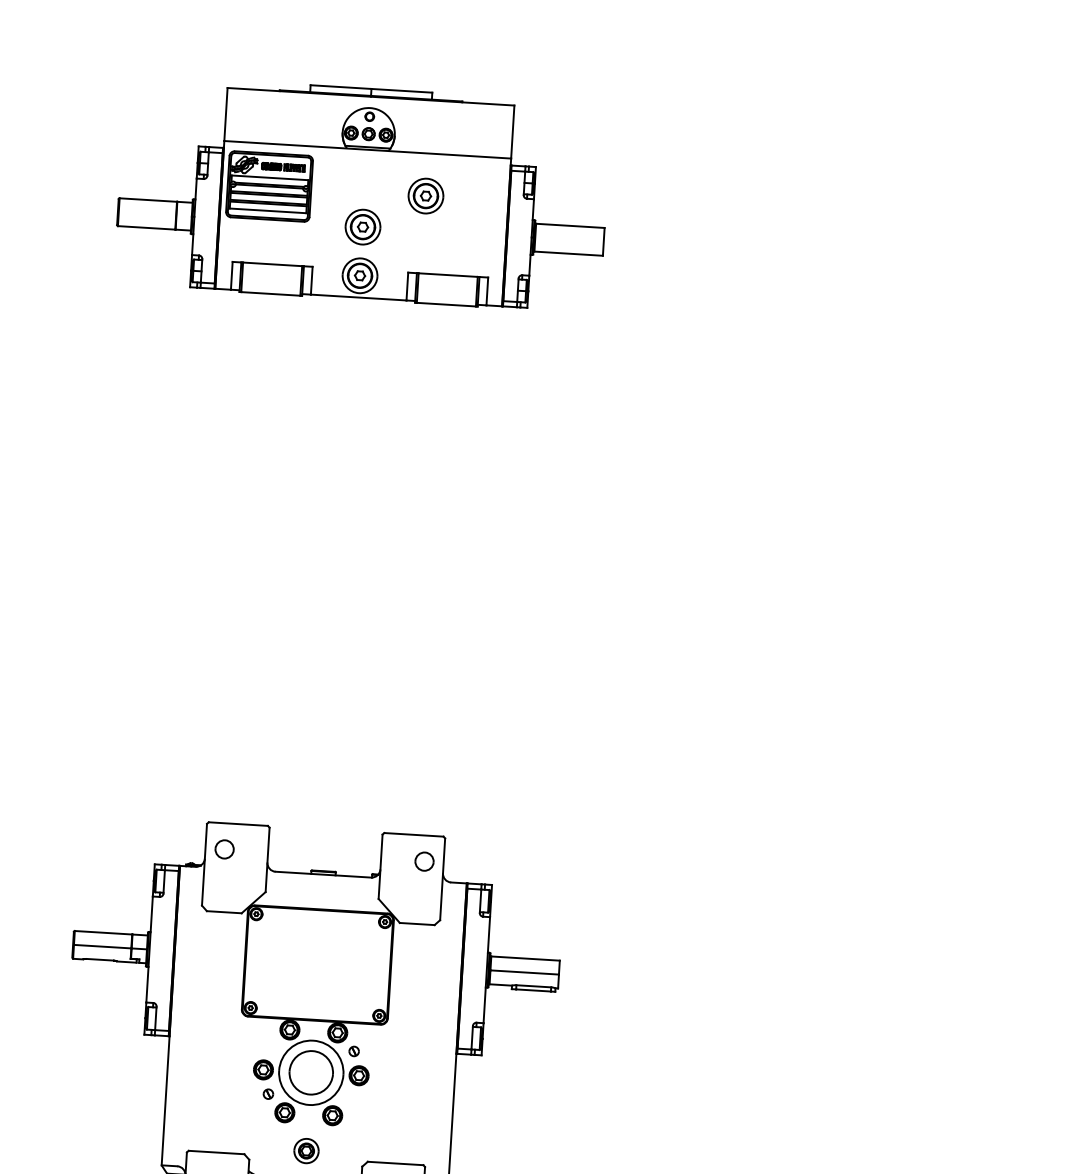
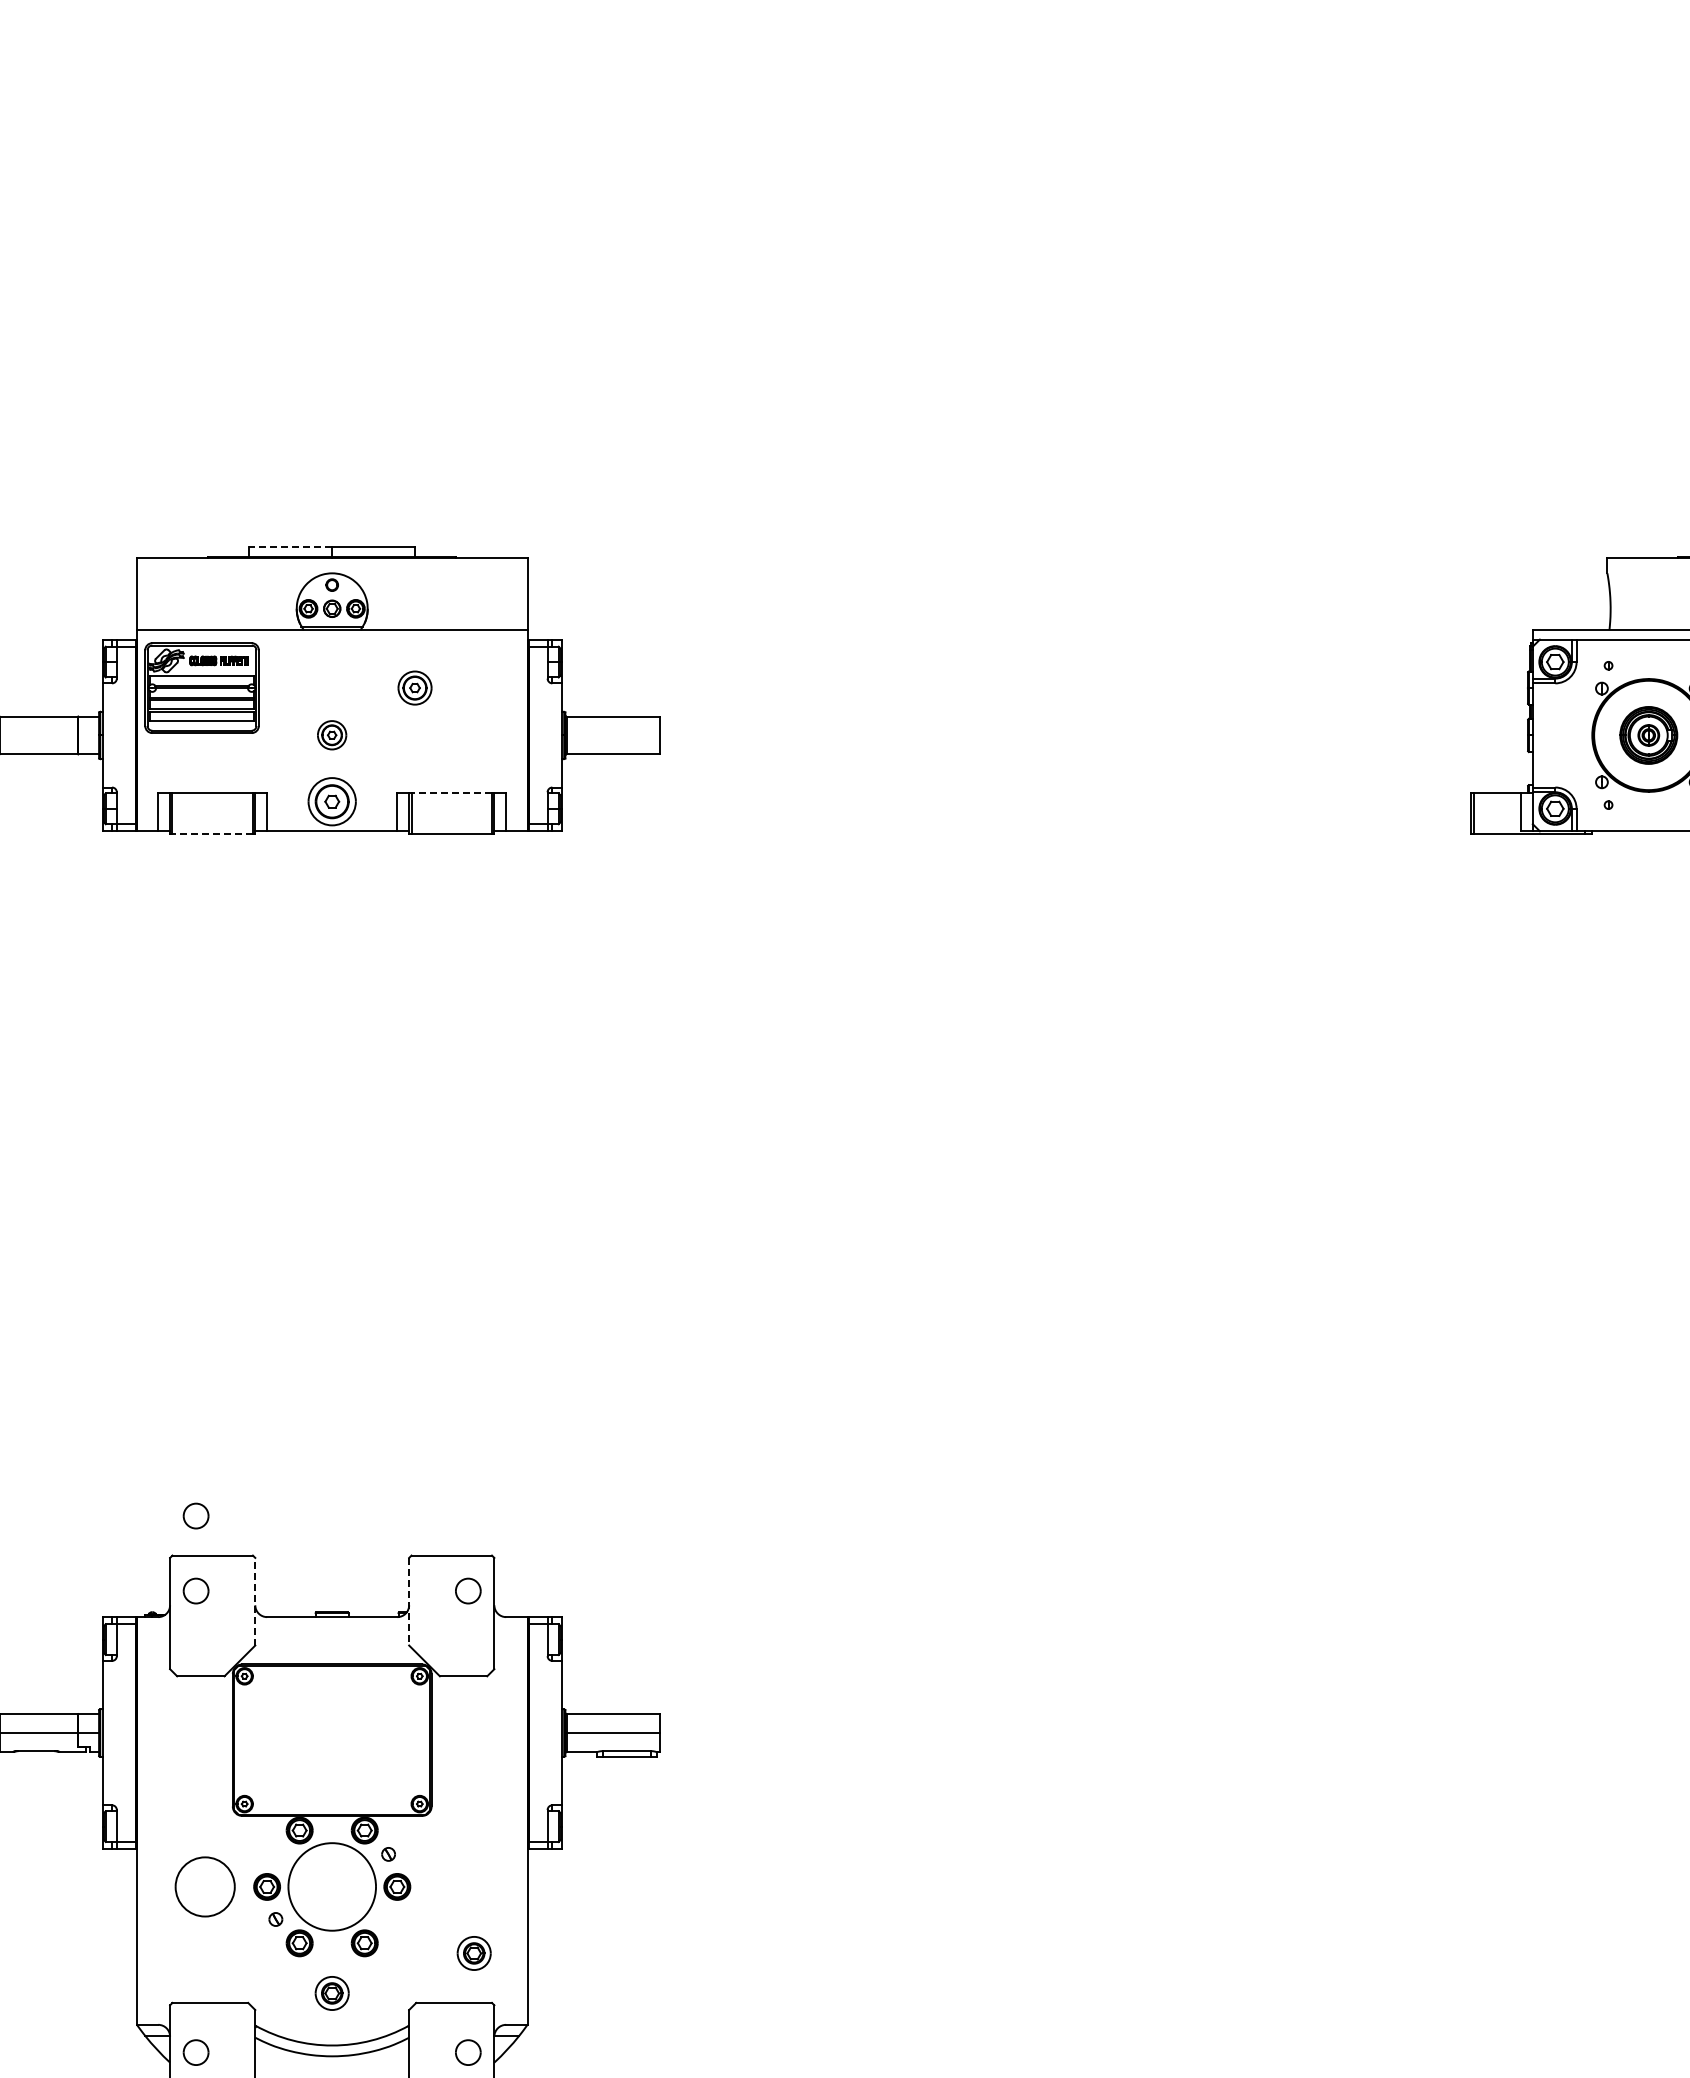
line: (340, 87) -> (290, 547), solid -> dashed
part: (425, 195) -> (414, 687), size x0.7
part: (362, 226) -> (331, 734), size x0.6
line: (448, 275) -> (451, 793), solid -> dashed
line: (270, 293) -> (212, 833), solid -> dashed
part: (227, 793) -> (195, 1515), added
line: (267, 859) -> (255, 1601), solid -> dashed
line: (380, 866) -> (409, 1601), solid -> dashed
part: (310, 1072) -> (204, 1886), moved
part: (412, 1128) -> (473, 1953), added

